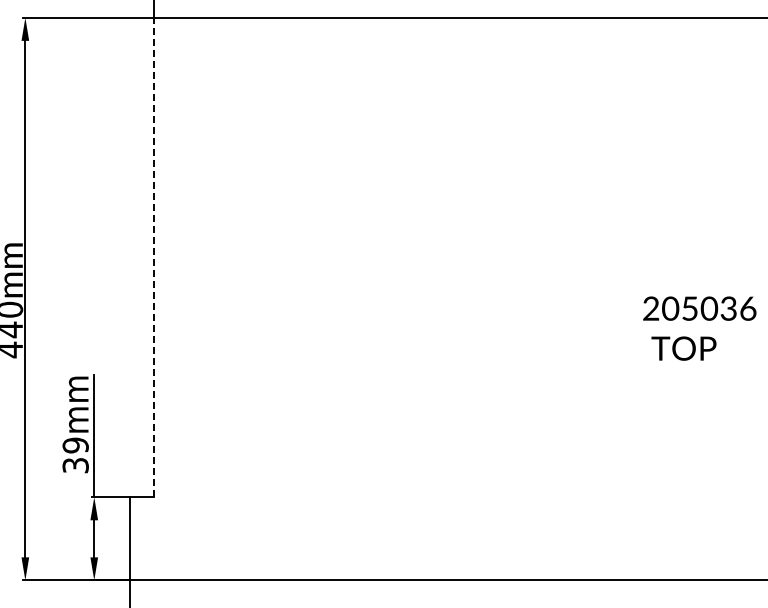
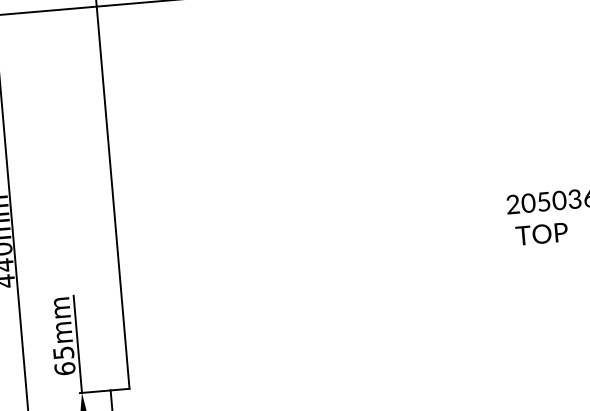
line: (153, 257) -> (112, 197), dashed -> solid
text: (75, 455) -> (64, 360), 39mm -> 65mm

